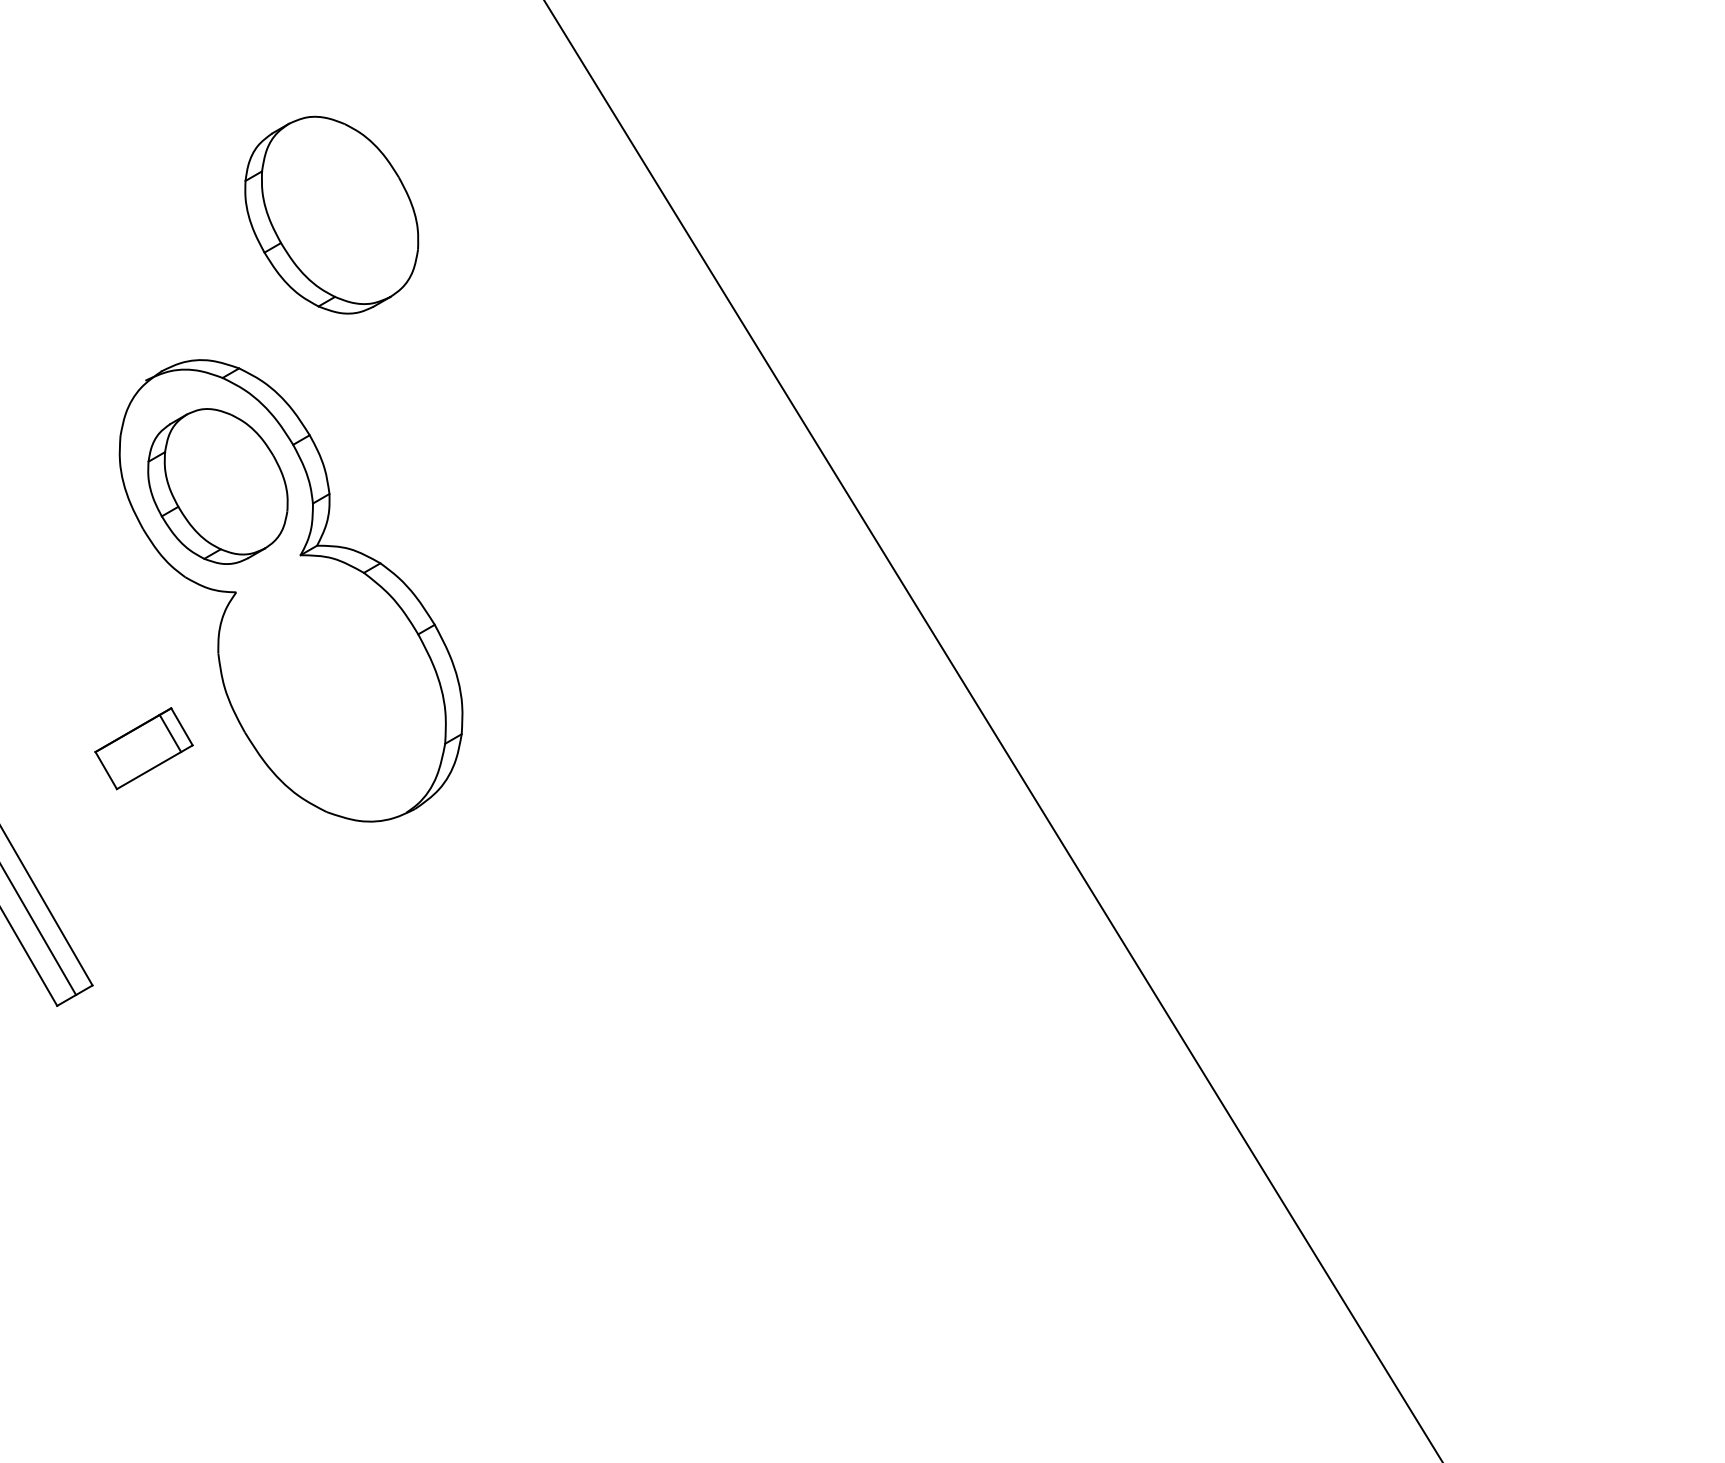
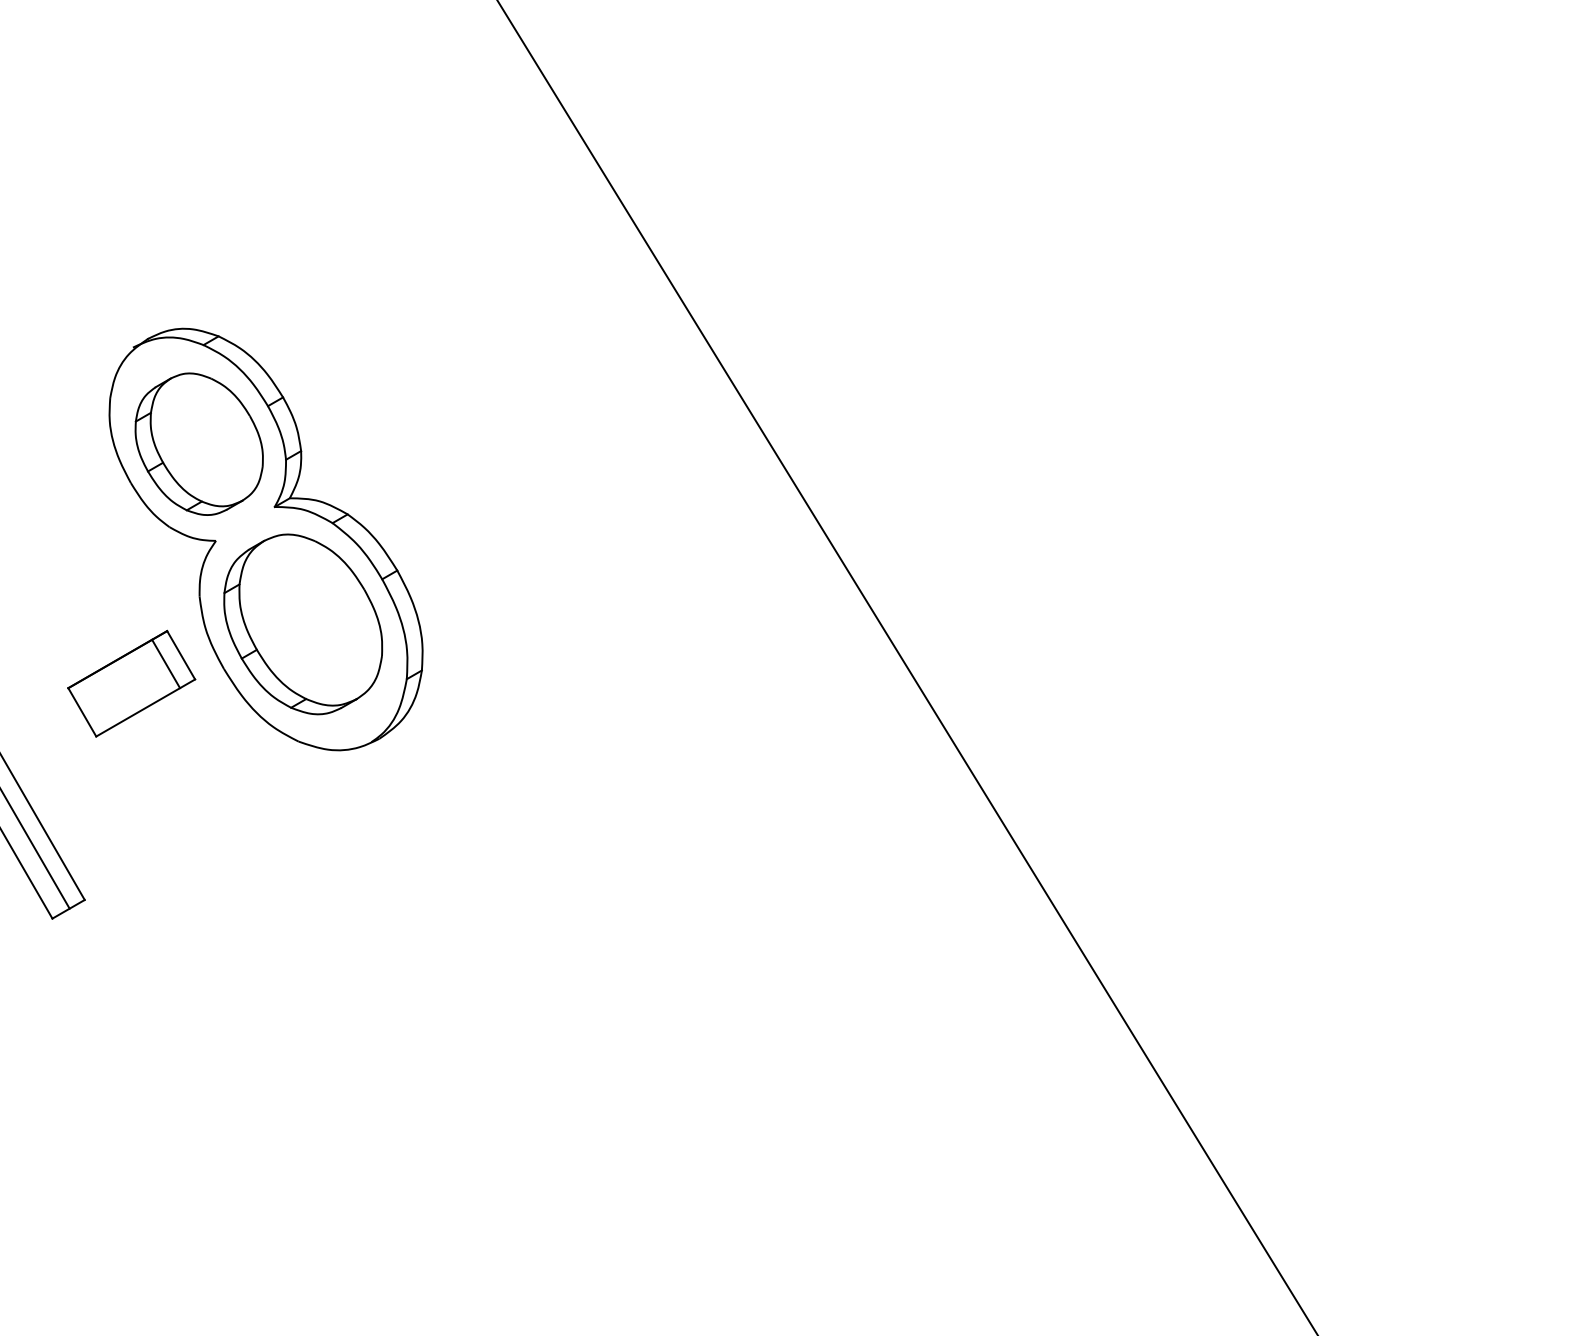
part: (332, 215) -> (303, 624), moved
part: (143, 748) -> (131, 683), size x1.43

